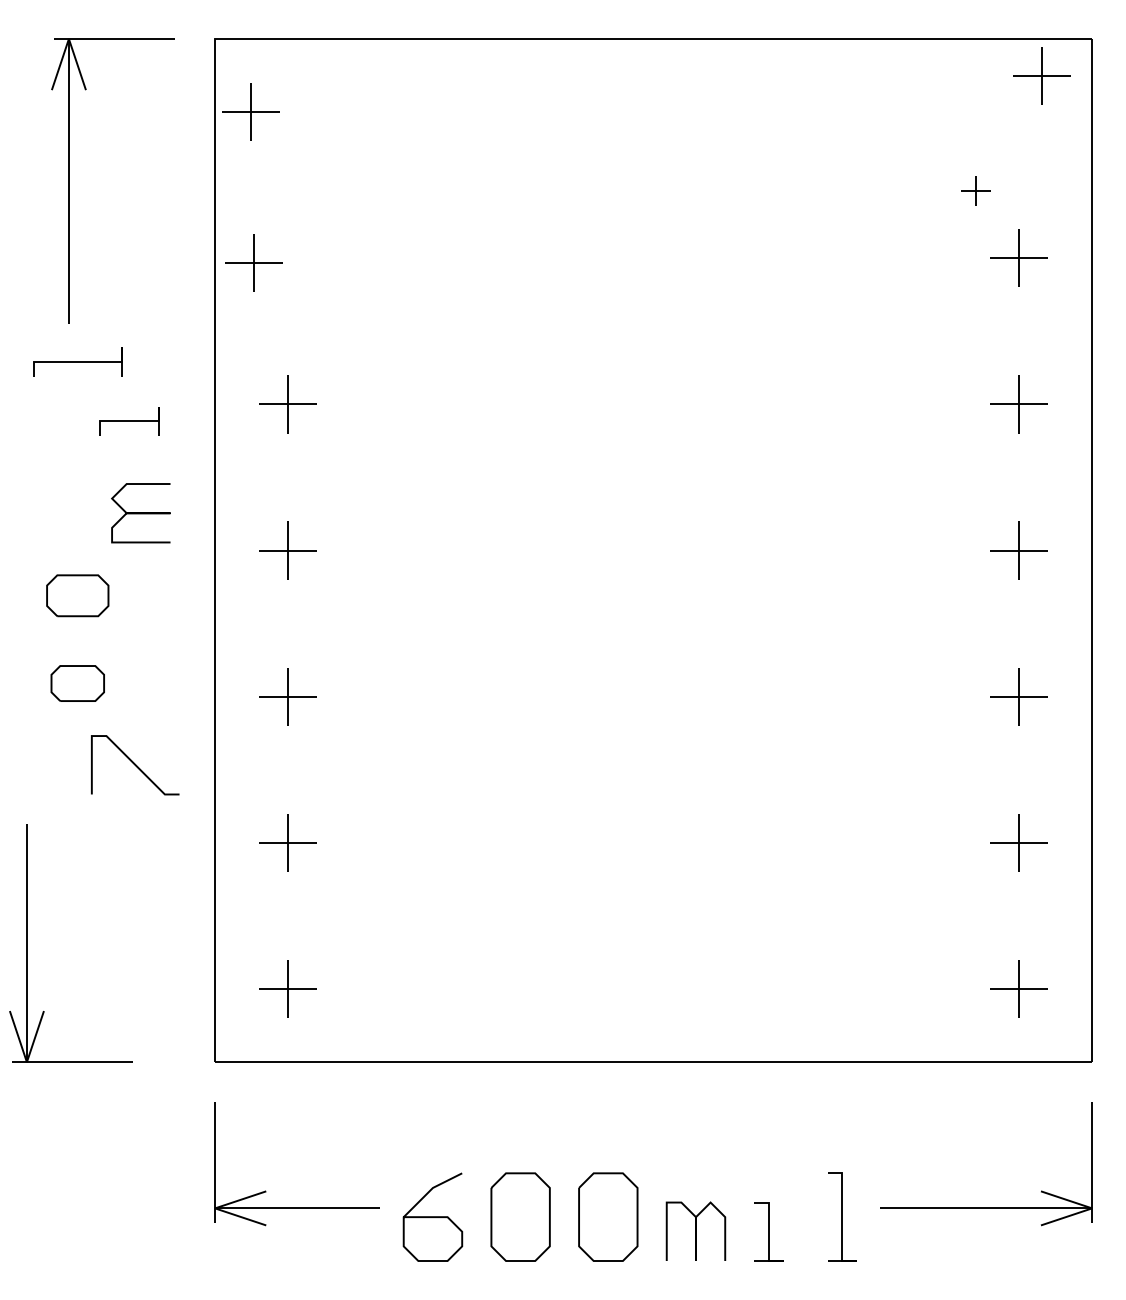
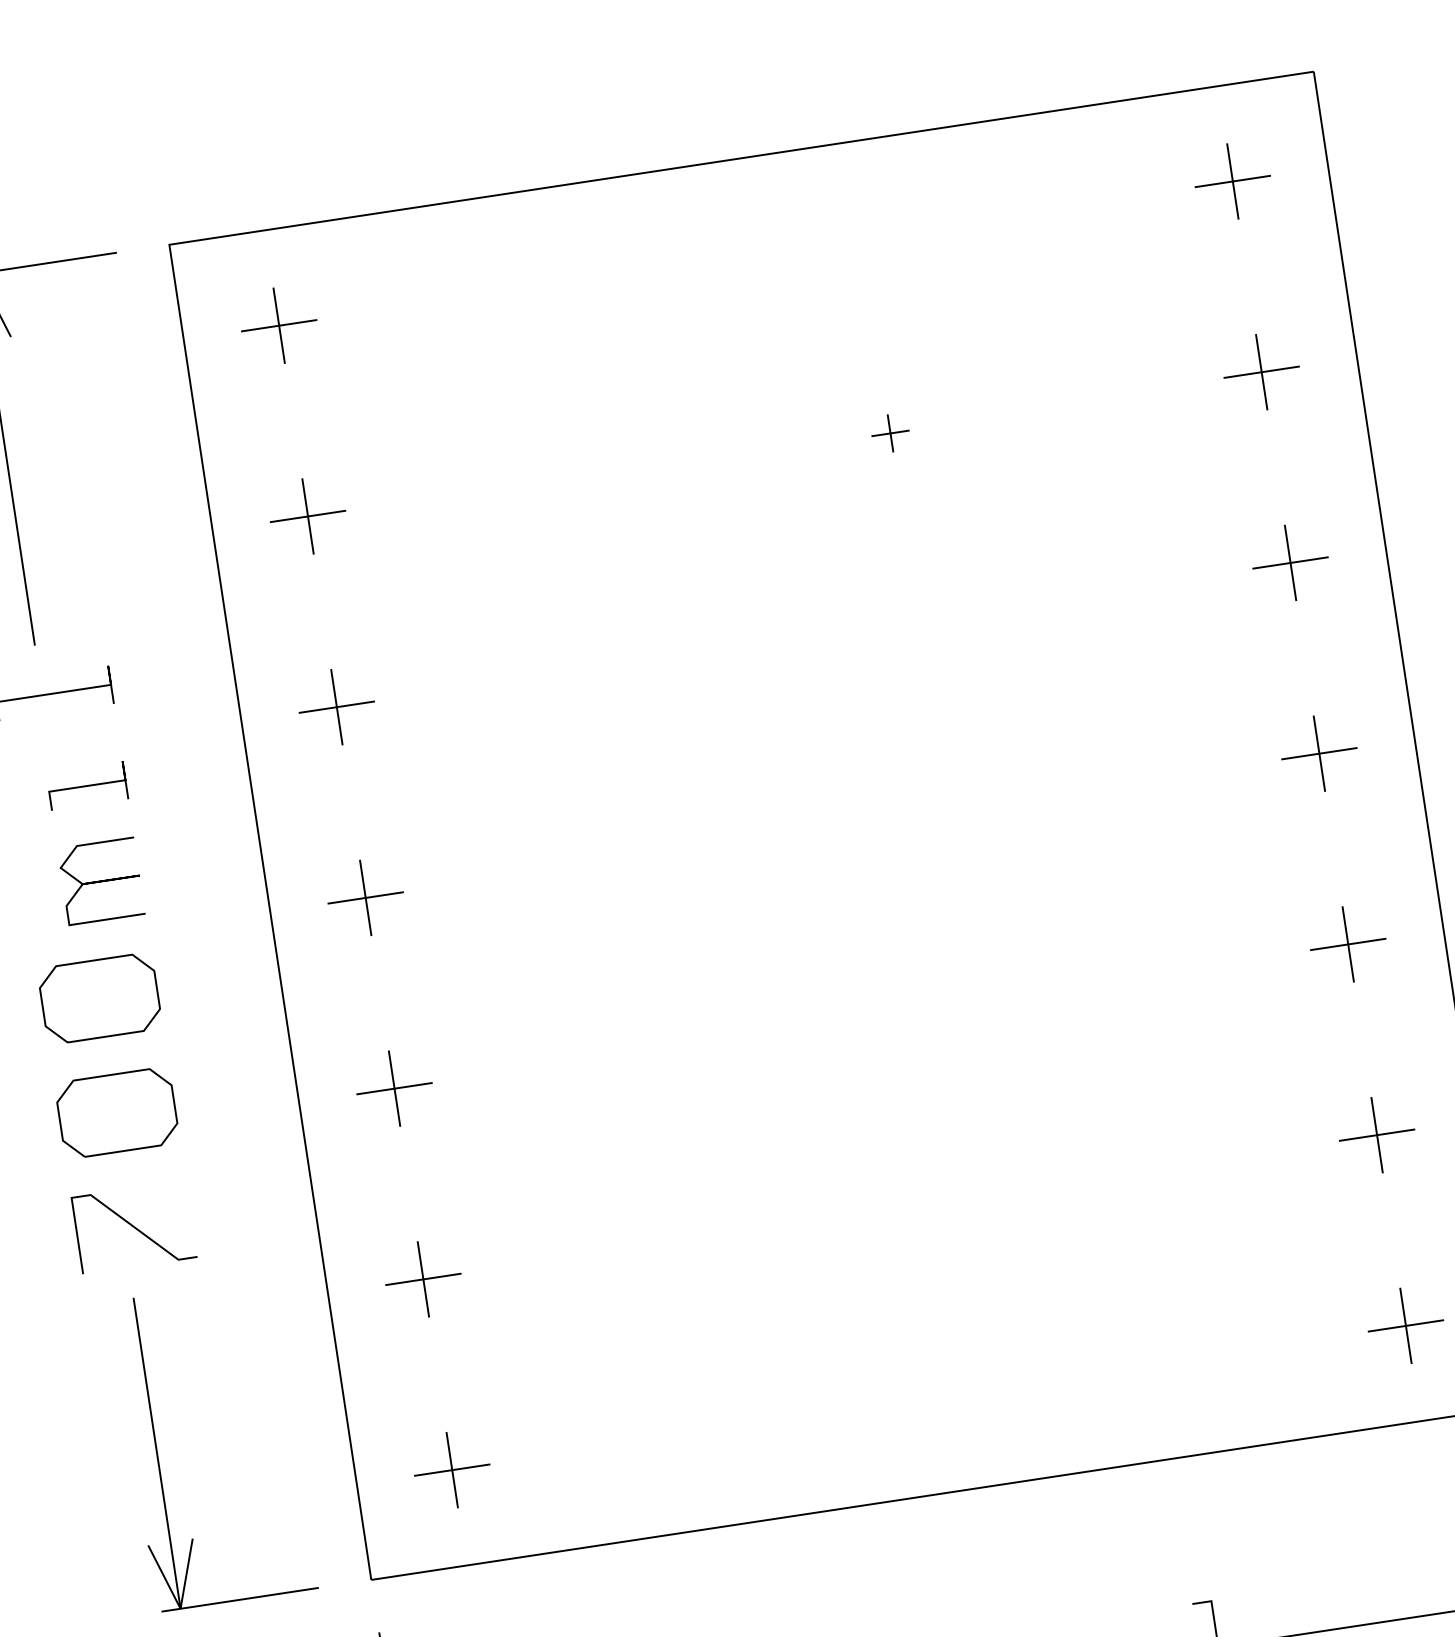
part: (1041, 75) -> (1232, 180), moved
part: (250, 111) -> (278, 325), moved
part: (975, 190) -> (889, 432), moved
part: (253, 262) -> (306, 515), moved
line: (129, 421) -> (87, 786), moved
curve: (140, 513) -> (100, 881), moved
part: (77, 595) -> (99, 998), size x1.43
part: (77, 683) -> (117, 1112), size x1.67
line: (135, 765) -> (134, 1227), moved
part: (27, 943) -> (157, 1453), moved

